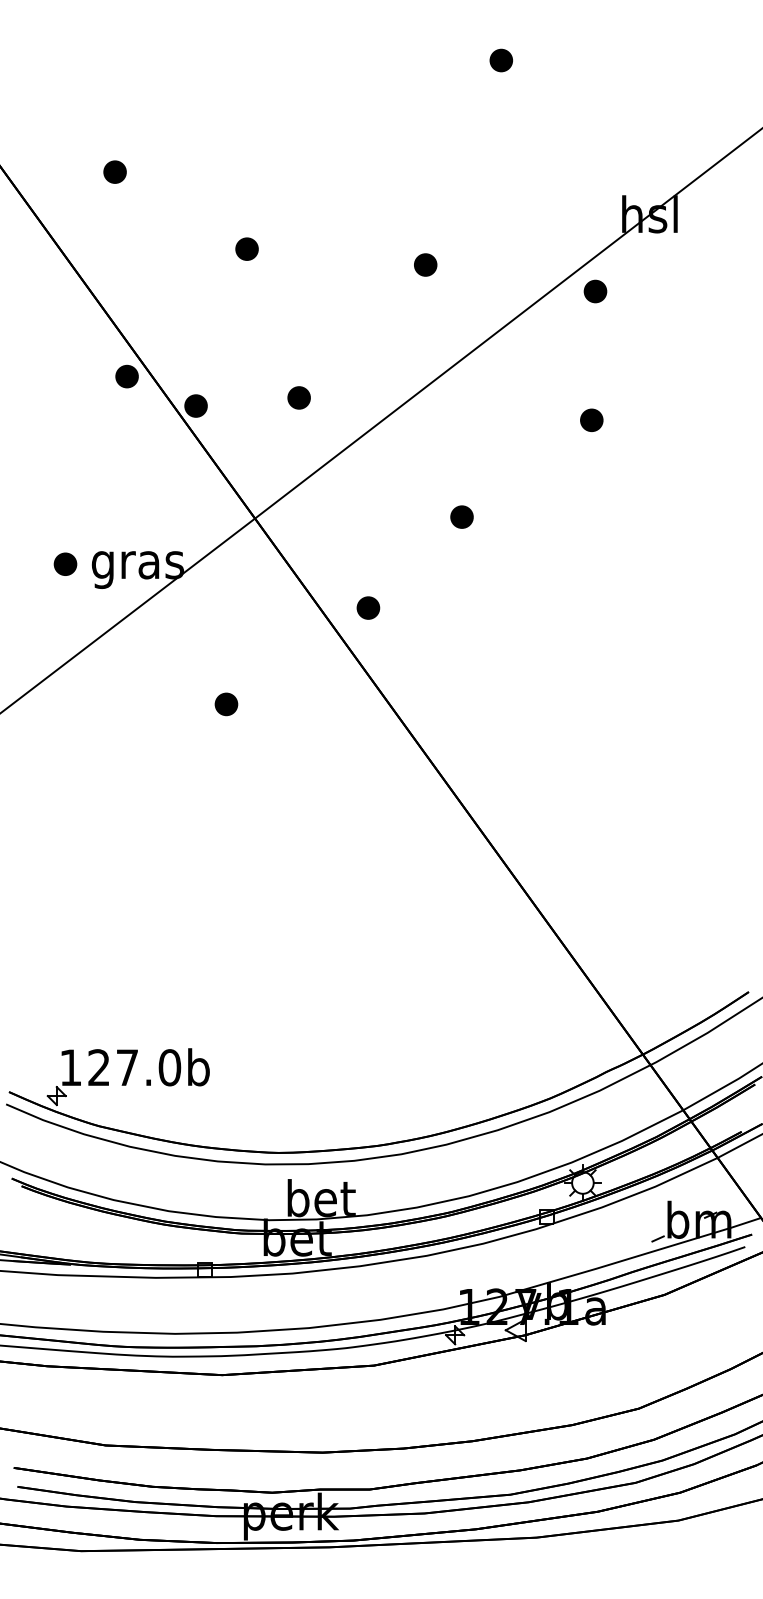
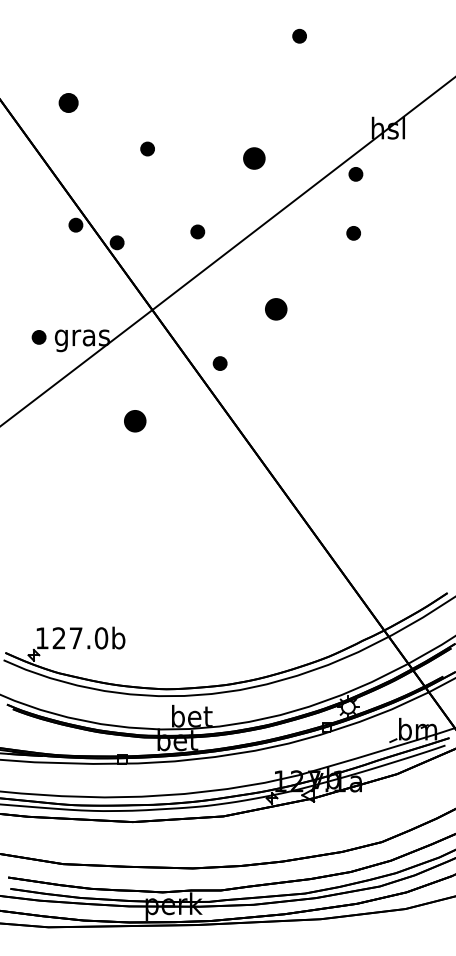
part: (114, 171) -> (68, 102), size x1.4
part: (425, 265) -> (254, 158), size x1.6
part: (298, 397) -> (197, 231), moved
part: (591, 420) -> (353, 233), moved
part: (460, 515) -> (275, 308), size x1.6
part: (226, 703) -> (135, 420), size x1.6

